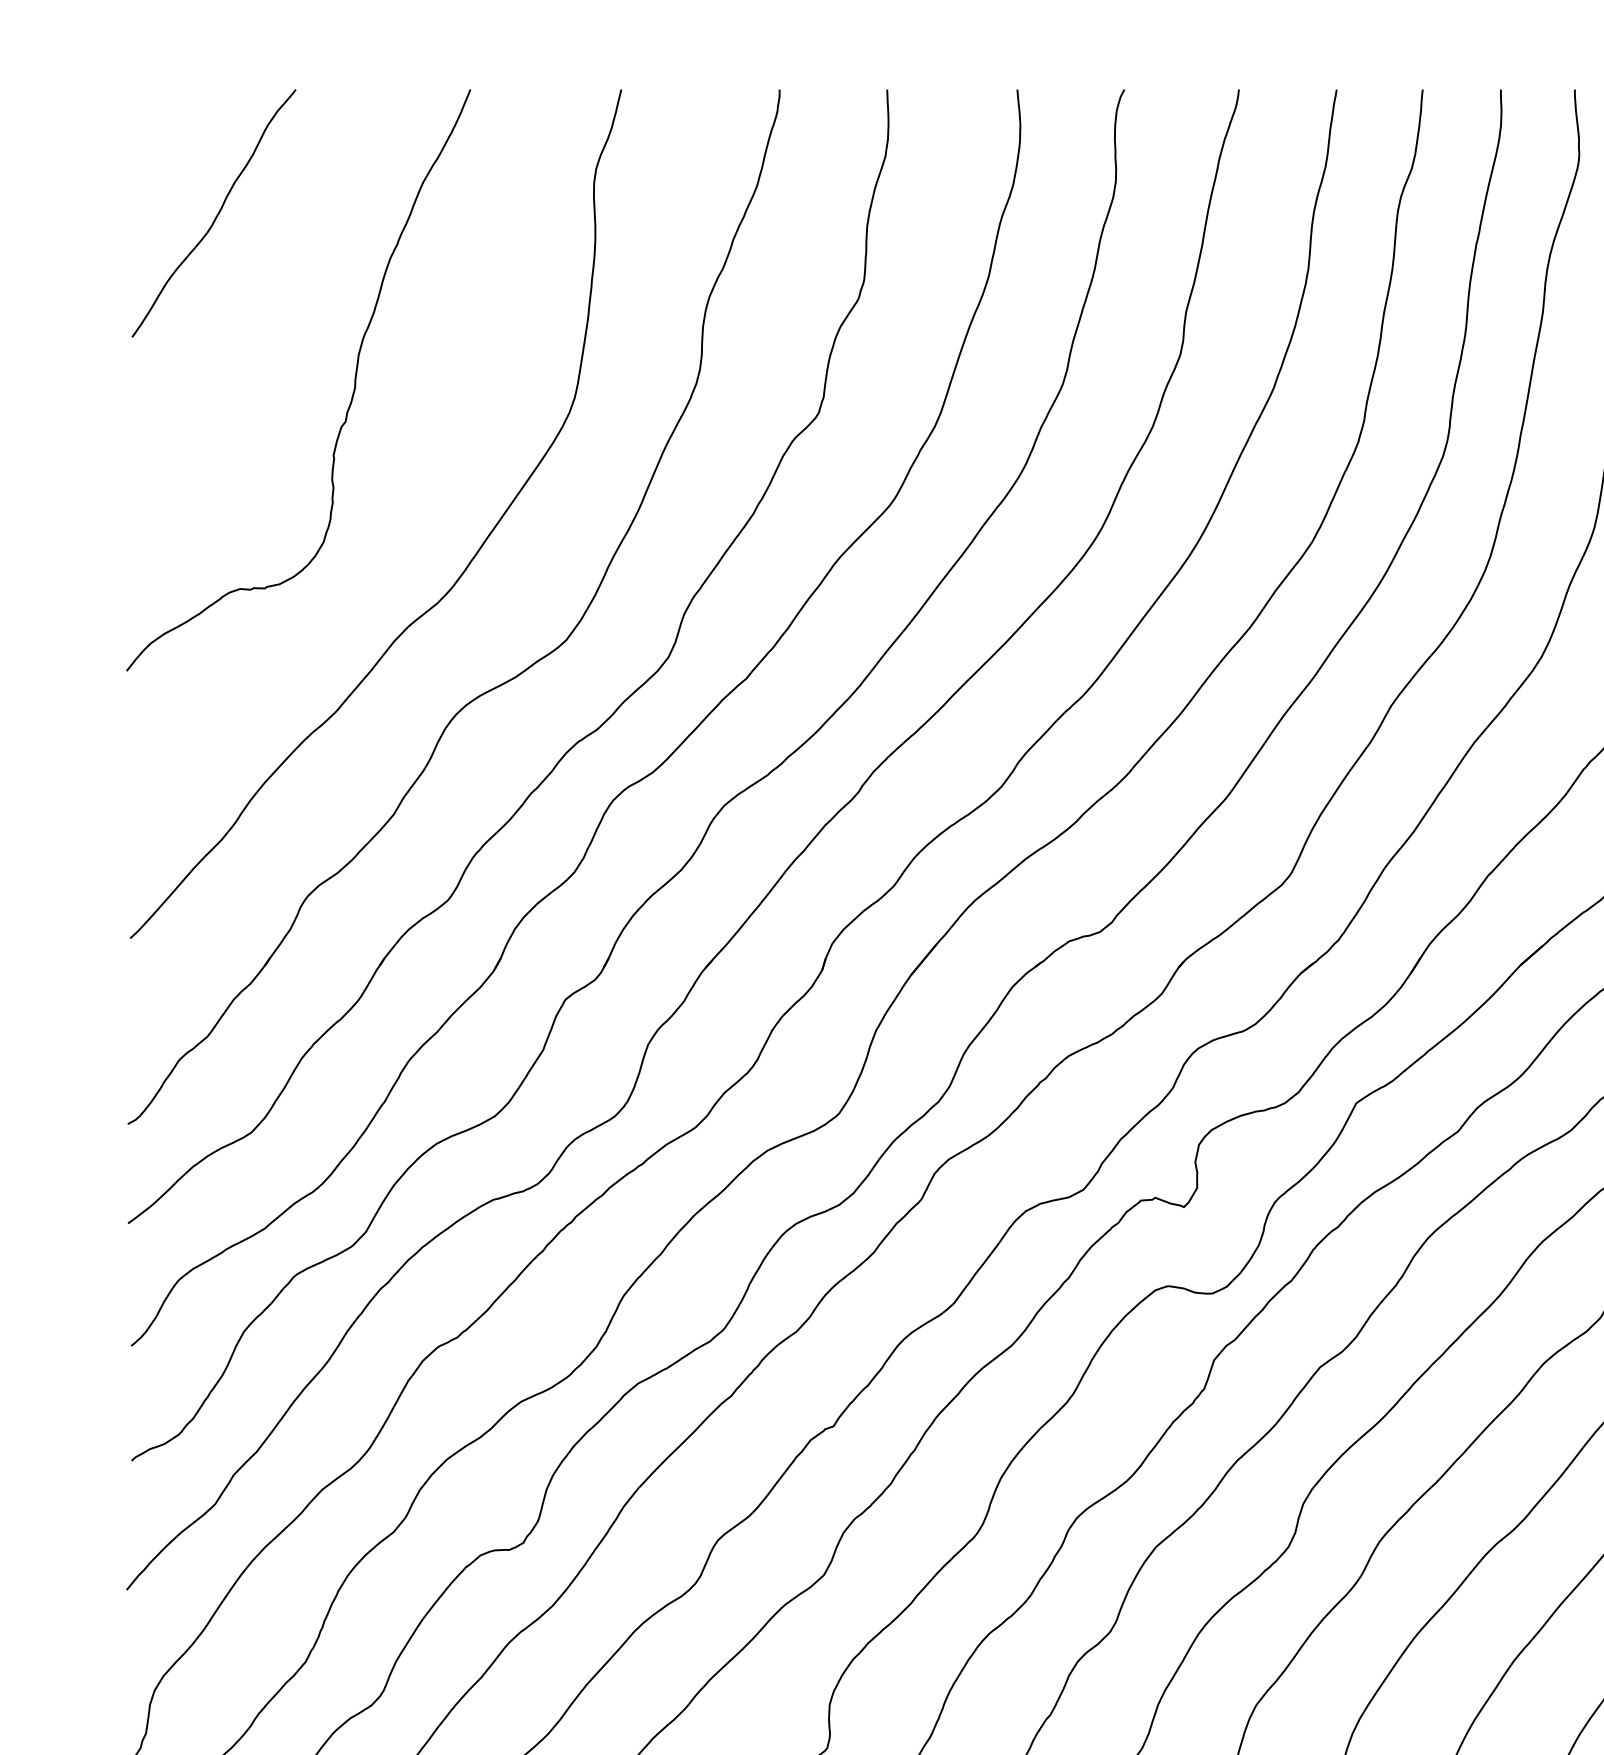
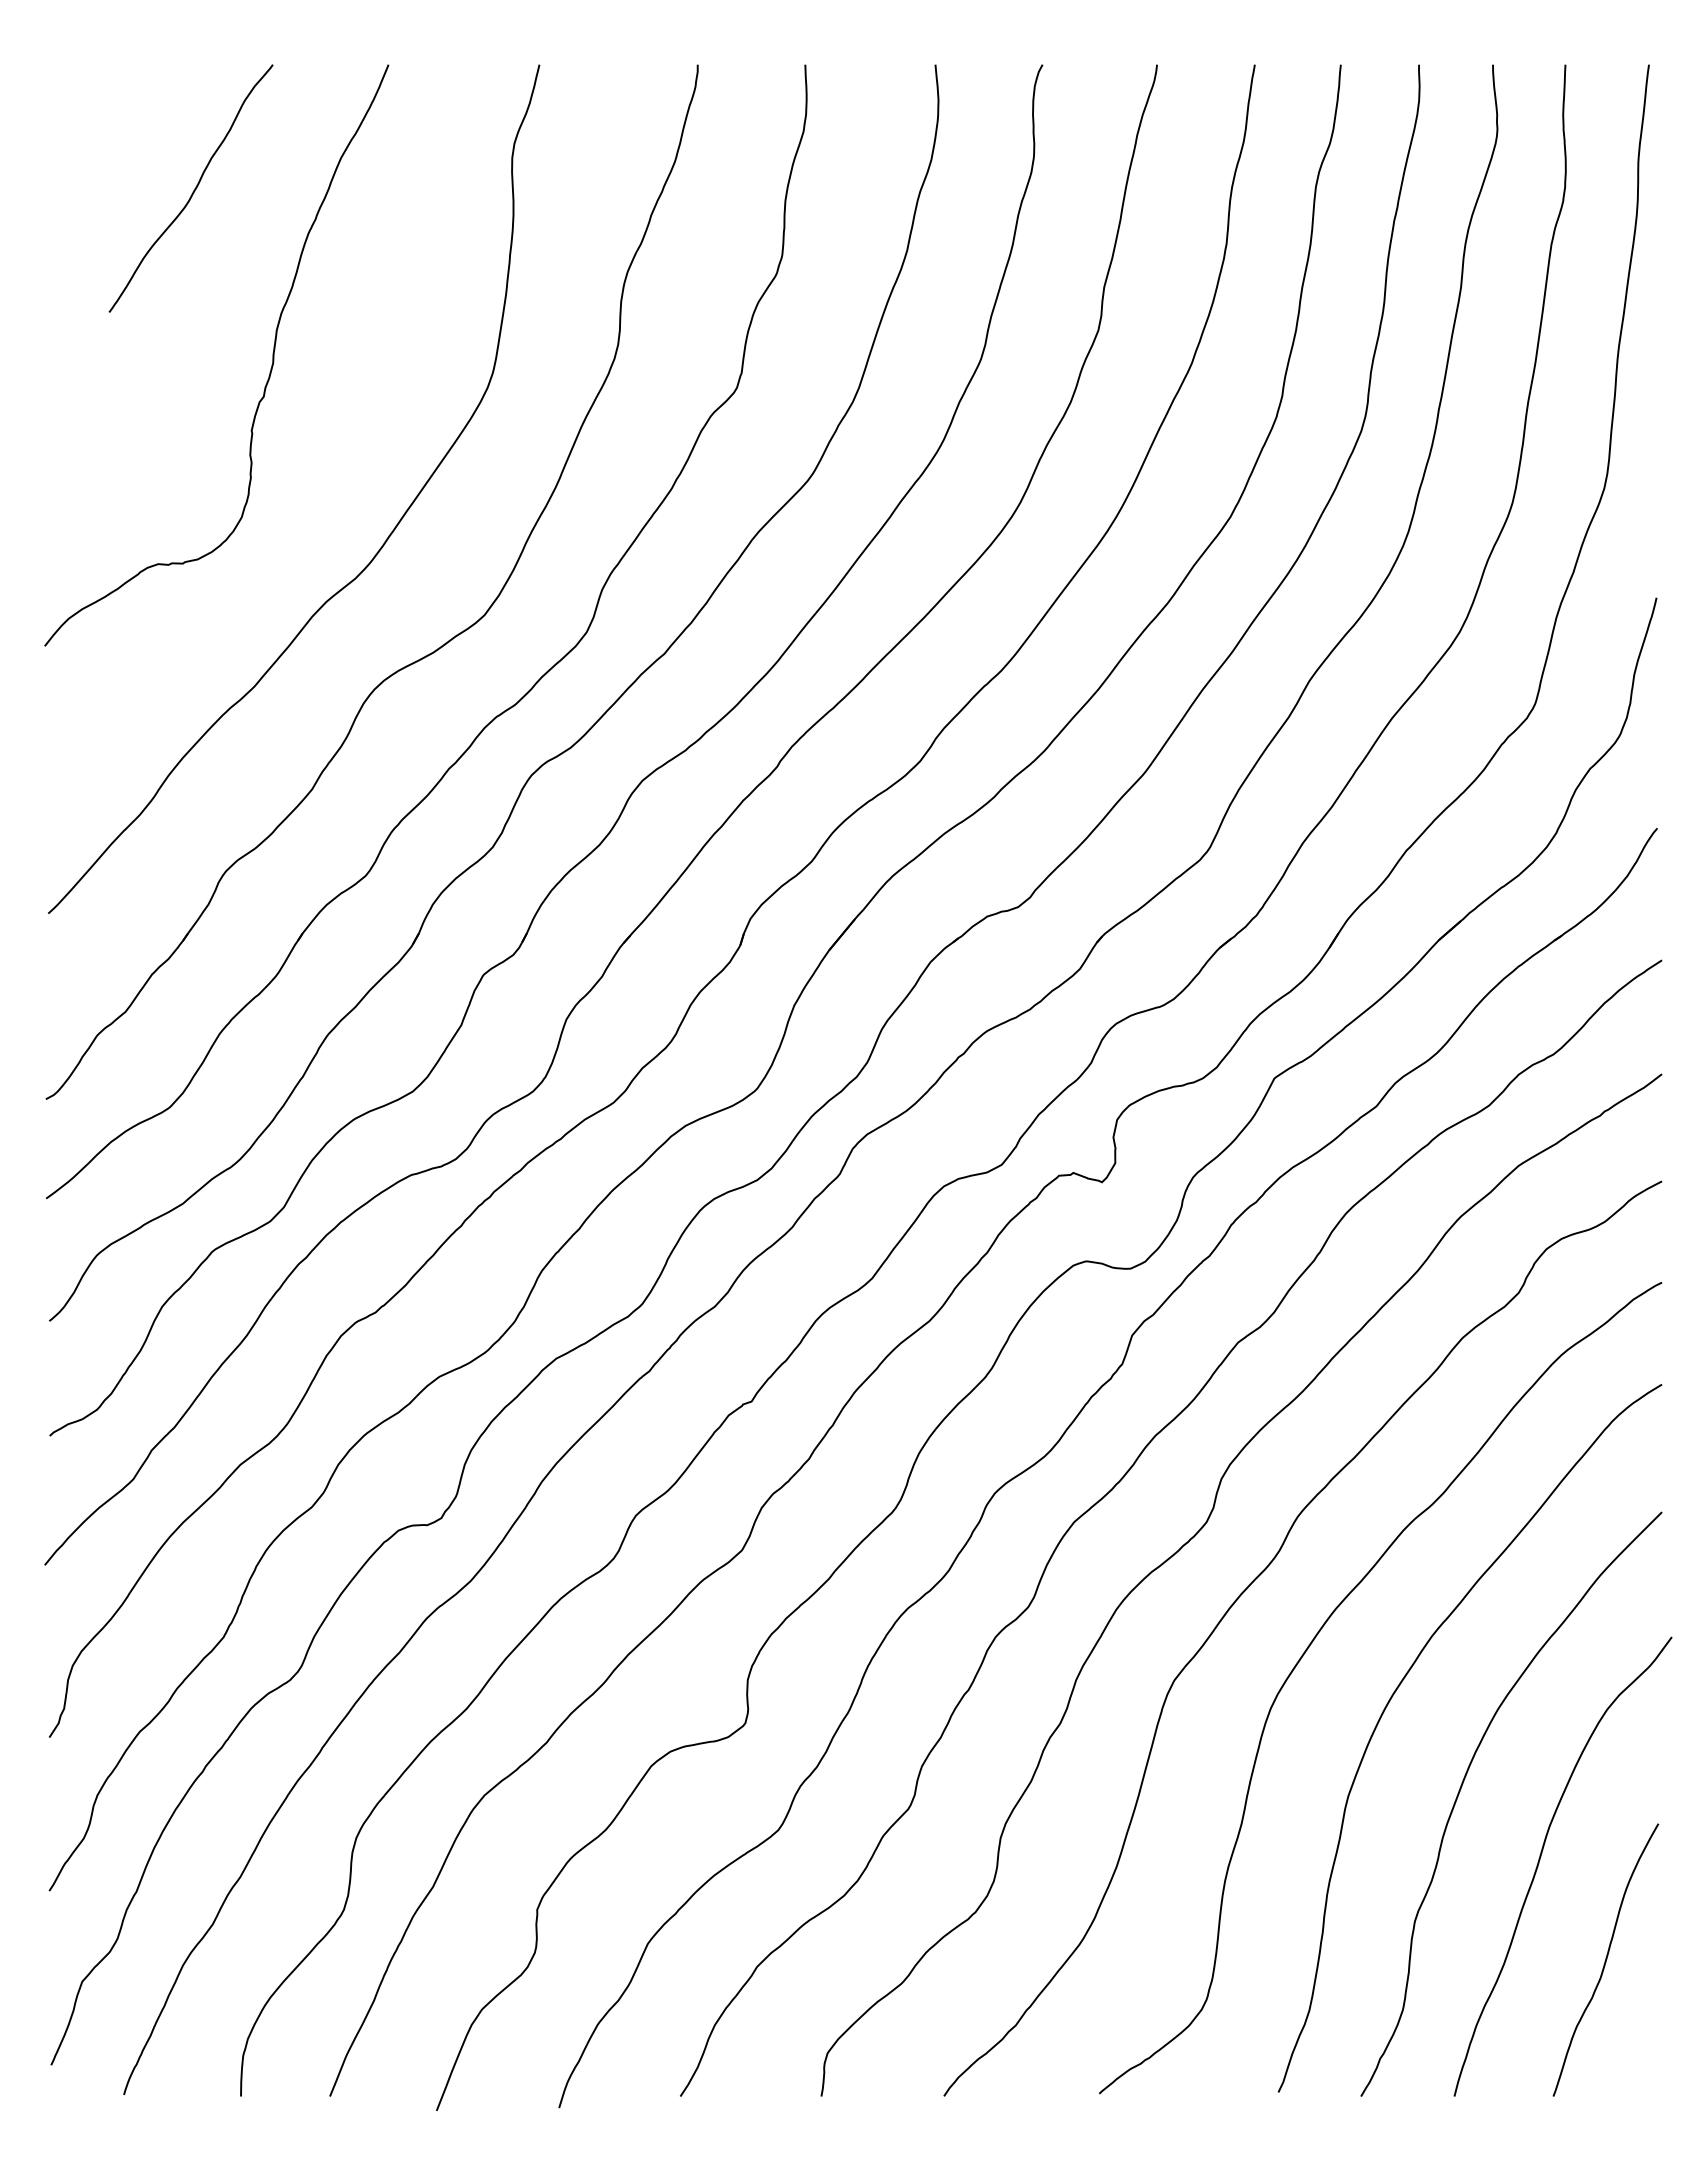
curve: (216, 215) -> (193, 190), moved

